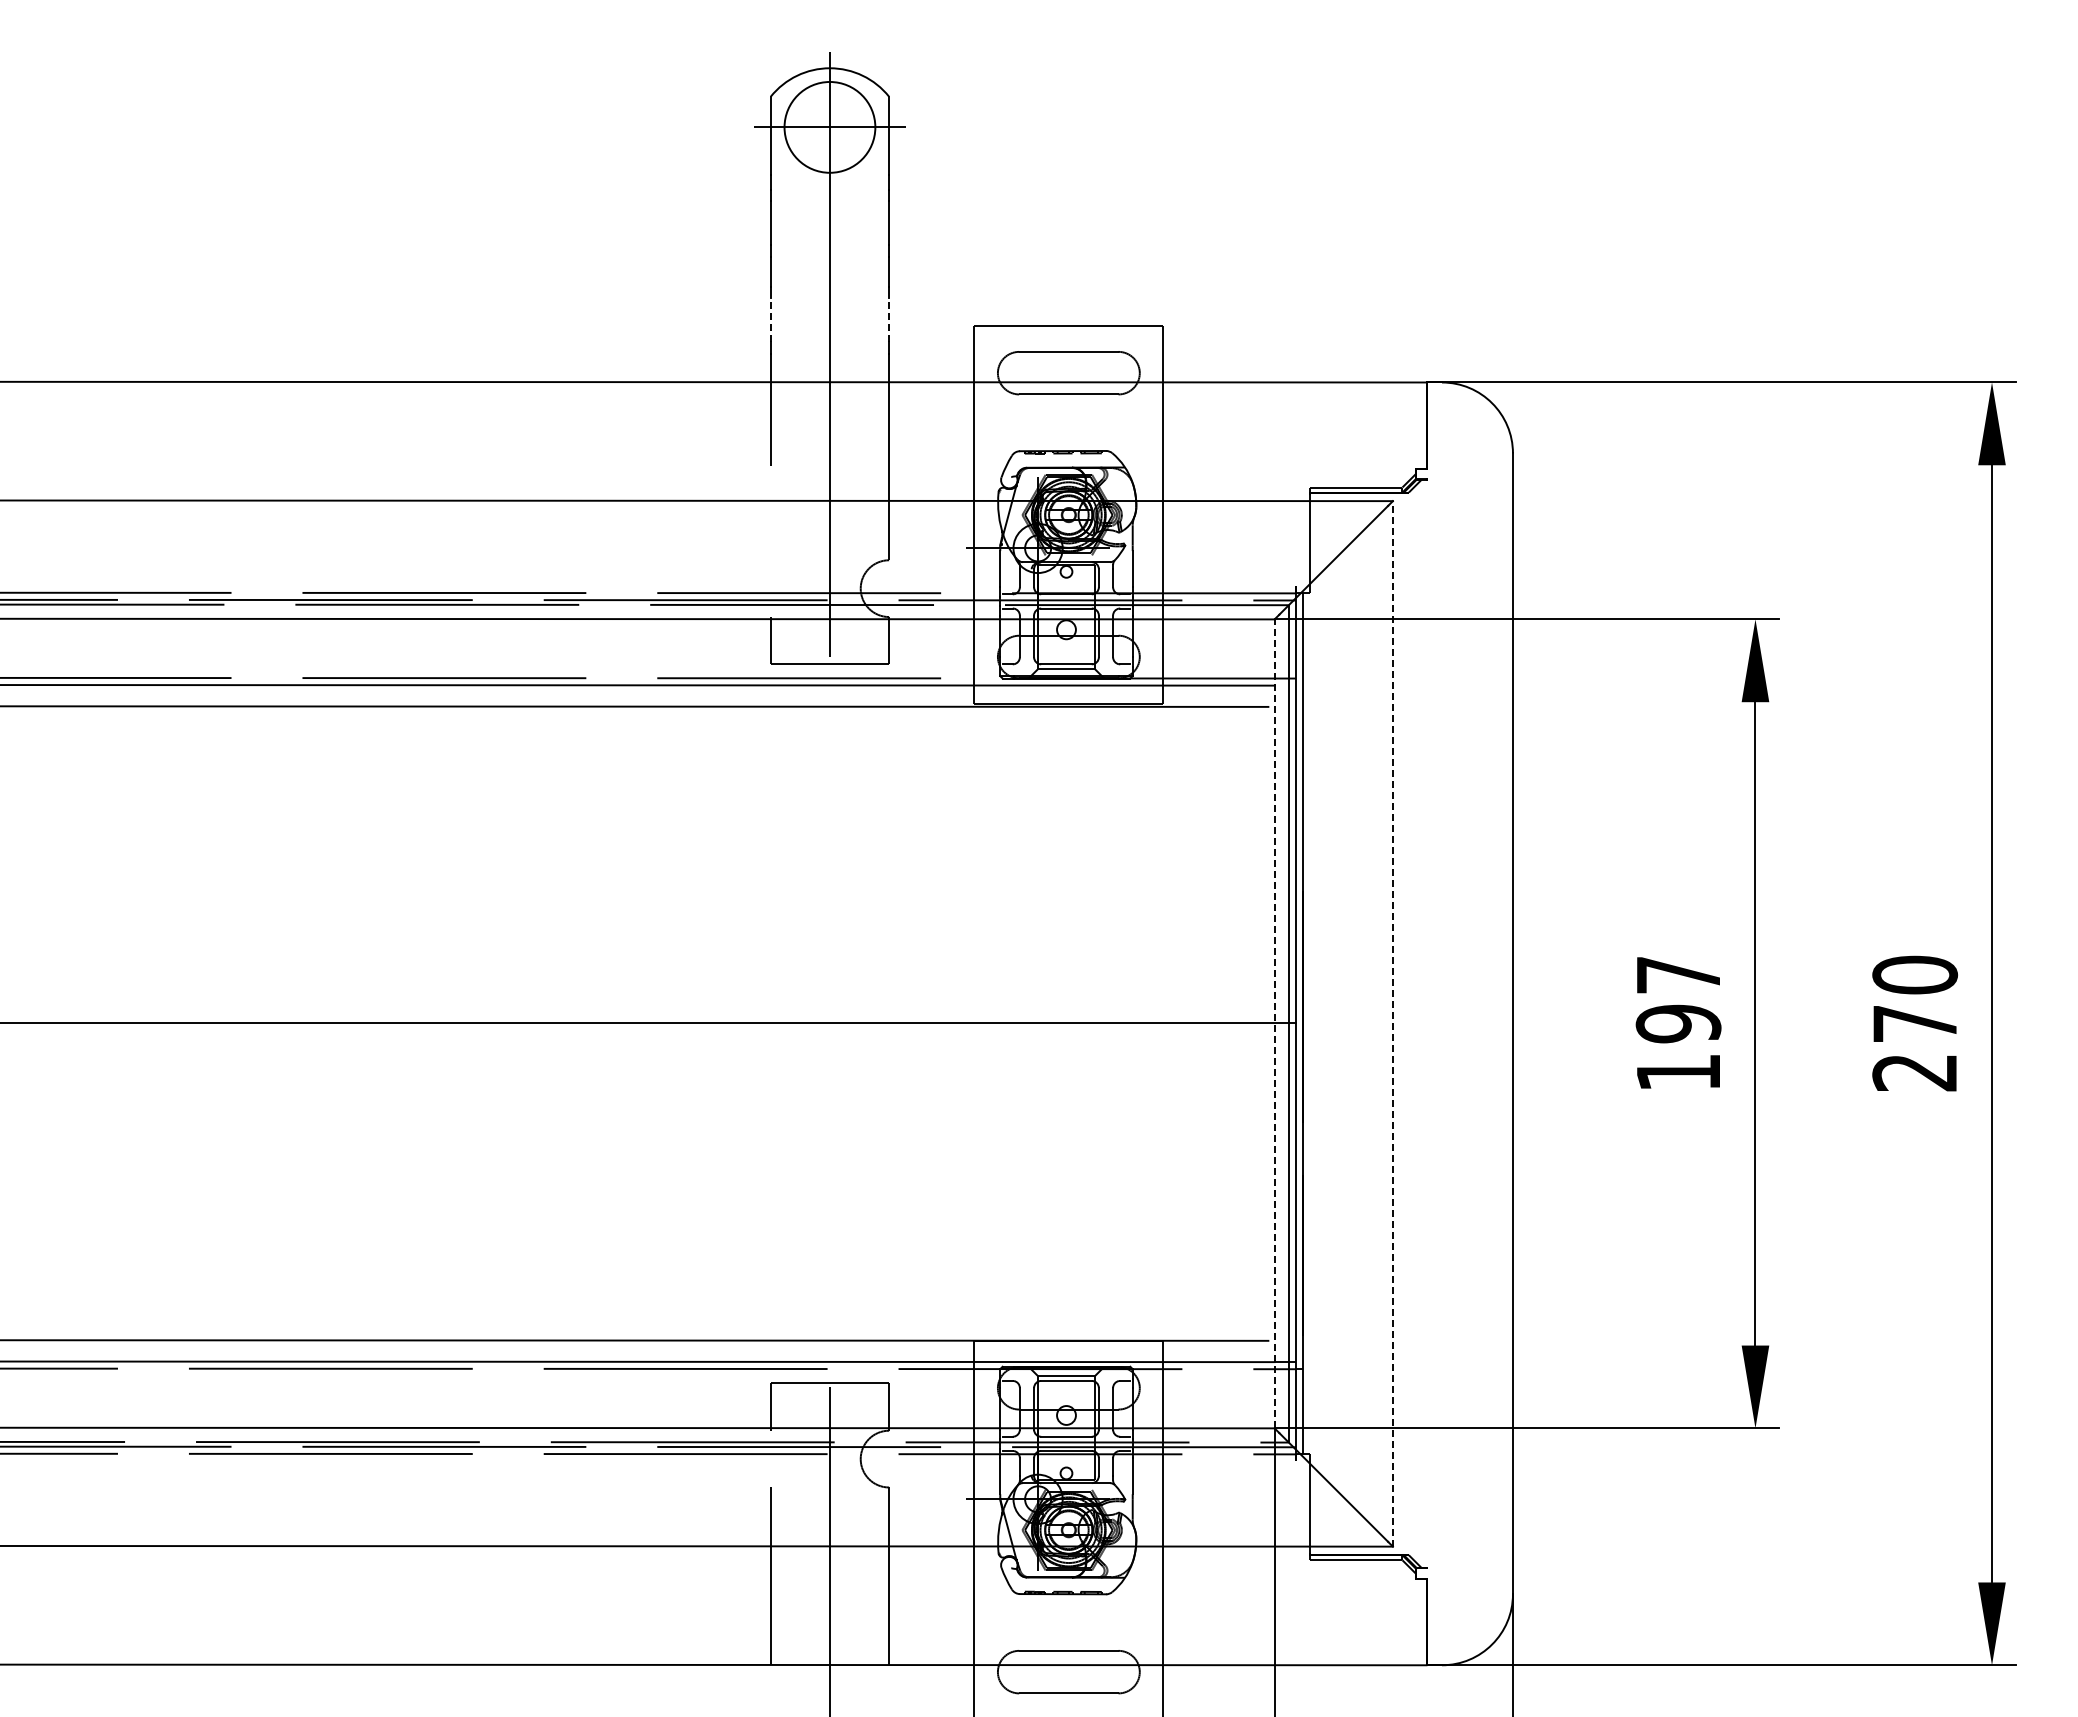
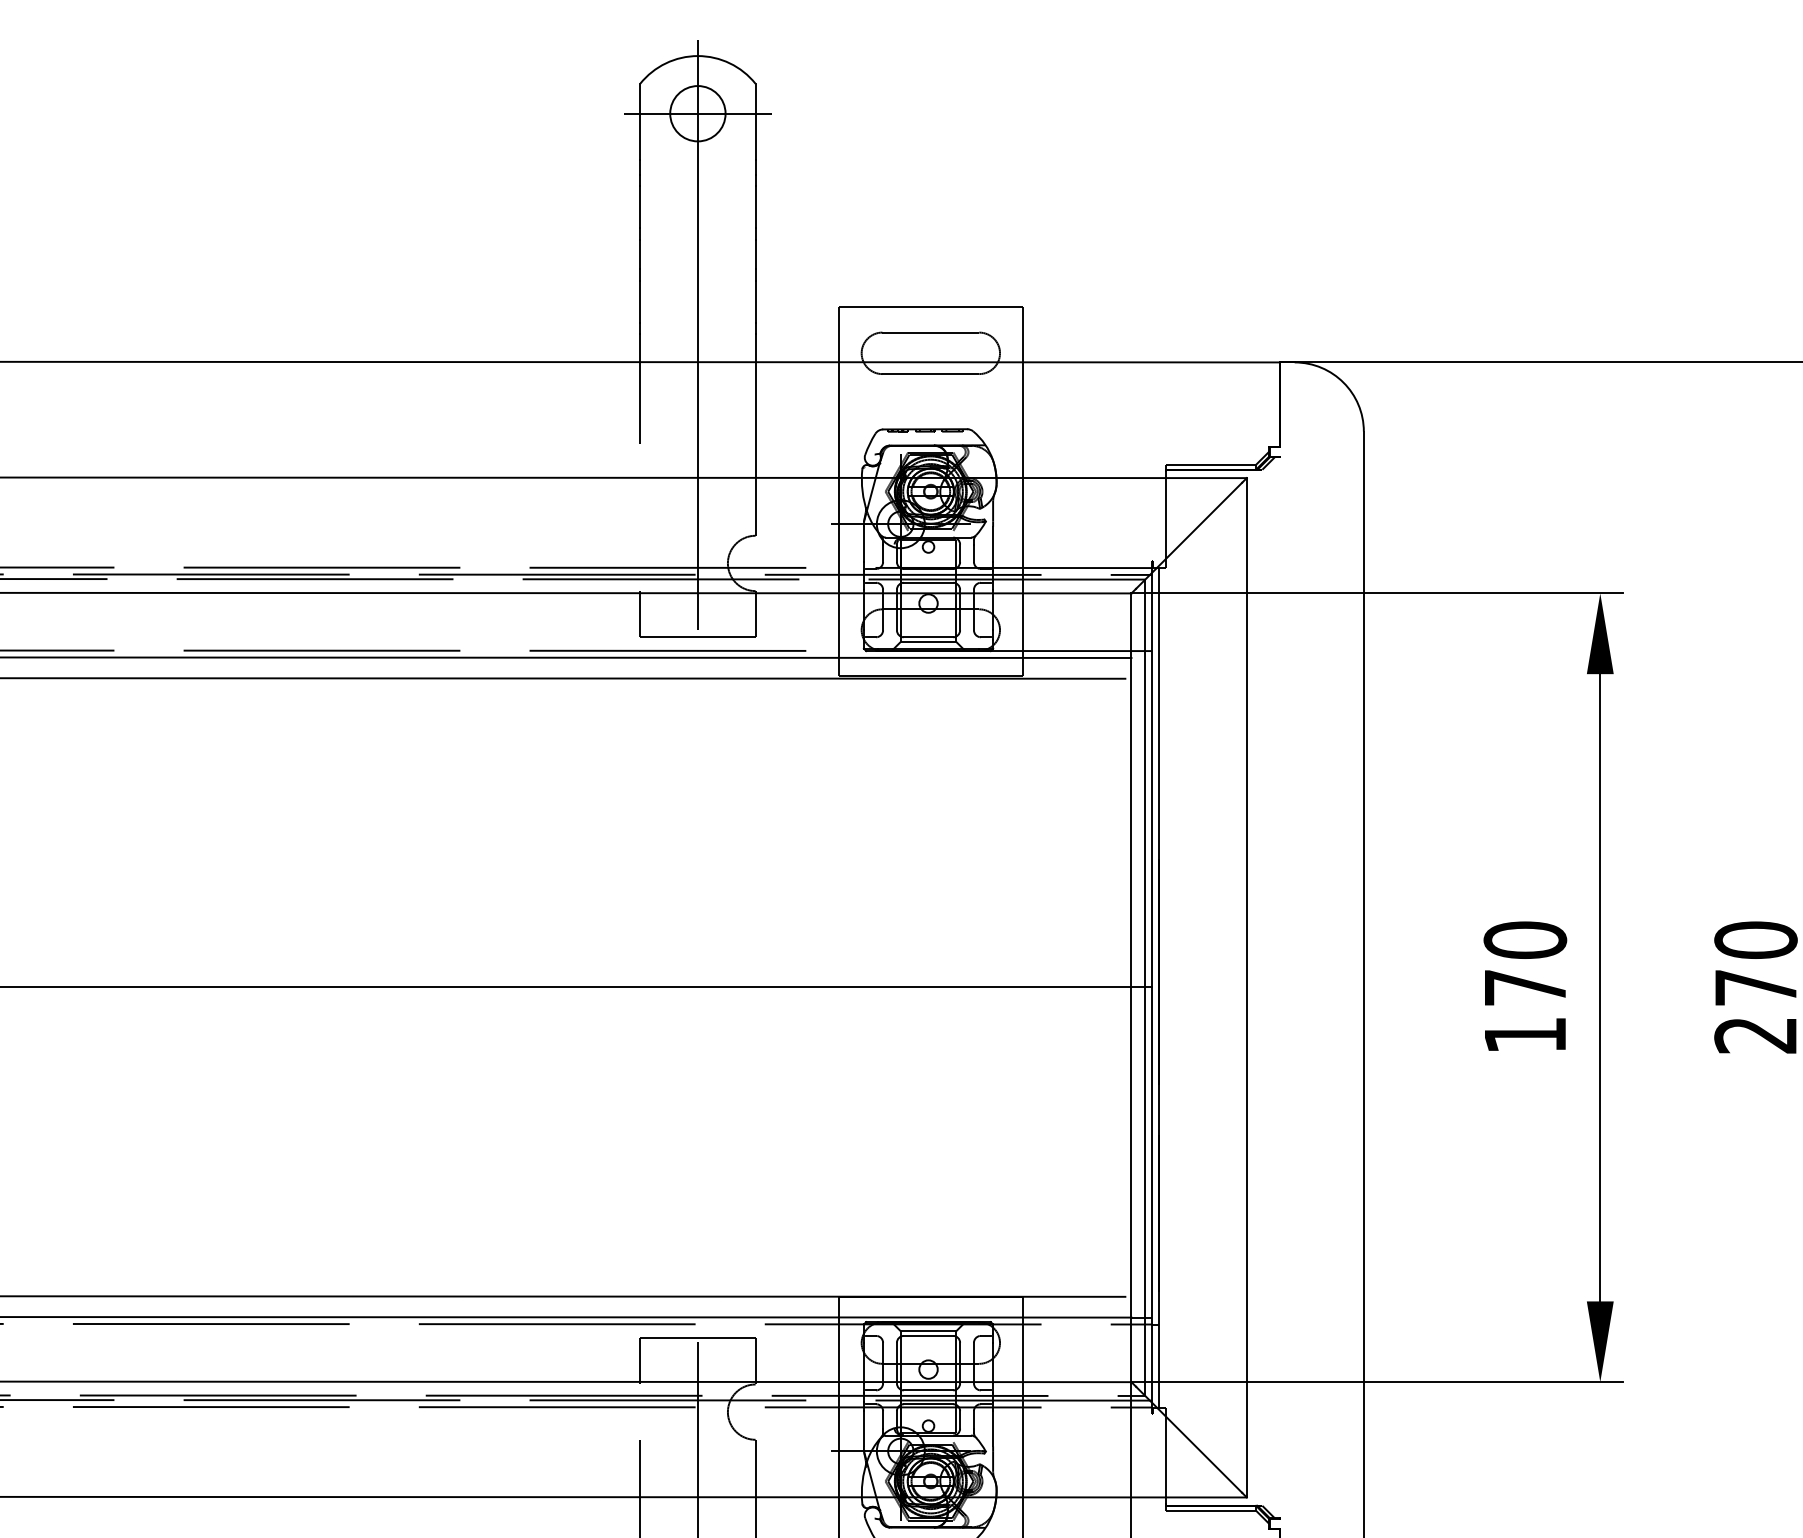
circle: (829, 127) -> (697, 113), size x0.62
line: (770, 320) -> (639, 301), dashed -> solid
line: (889, 320) -> (755, 301), dashed -> solid
text: (1678, 999) -> (1525, 964), 197 -> 170
line: (1274, 1023) -> (1131, 987), dashed -> solid
line: (1392, 1023) -> (1246, 987), dashed -> solid

